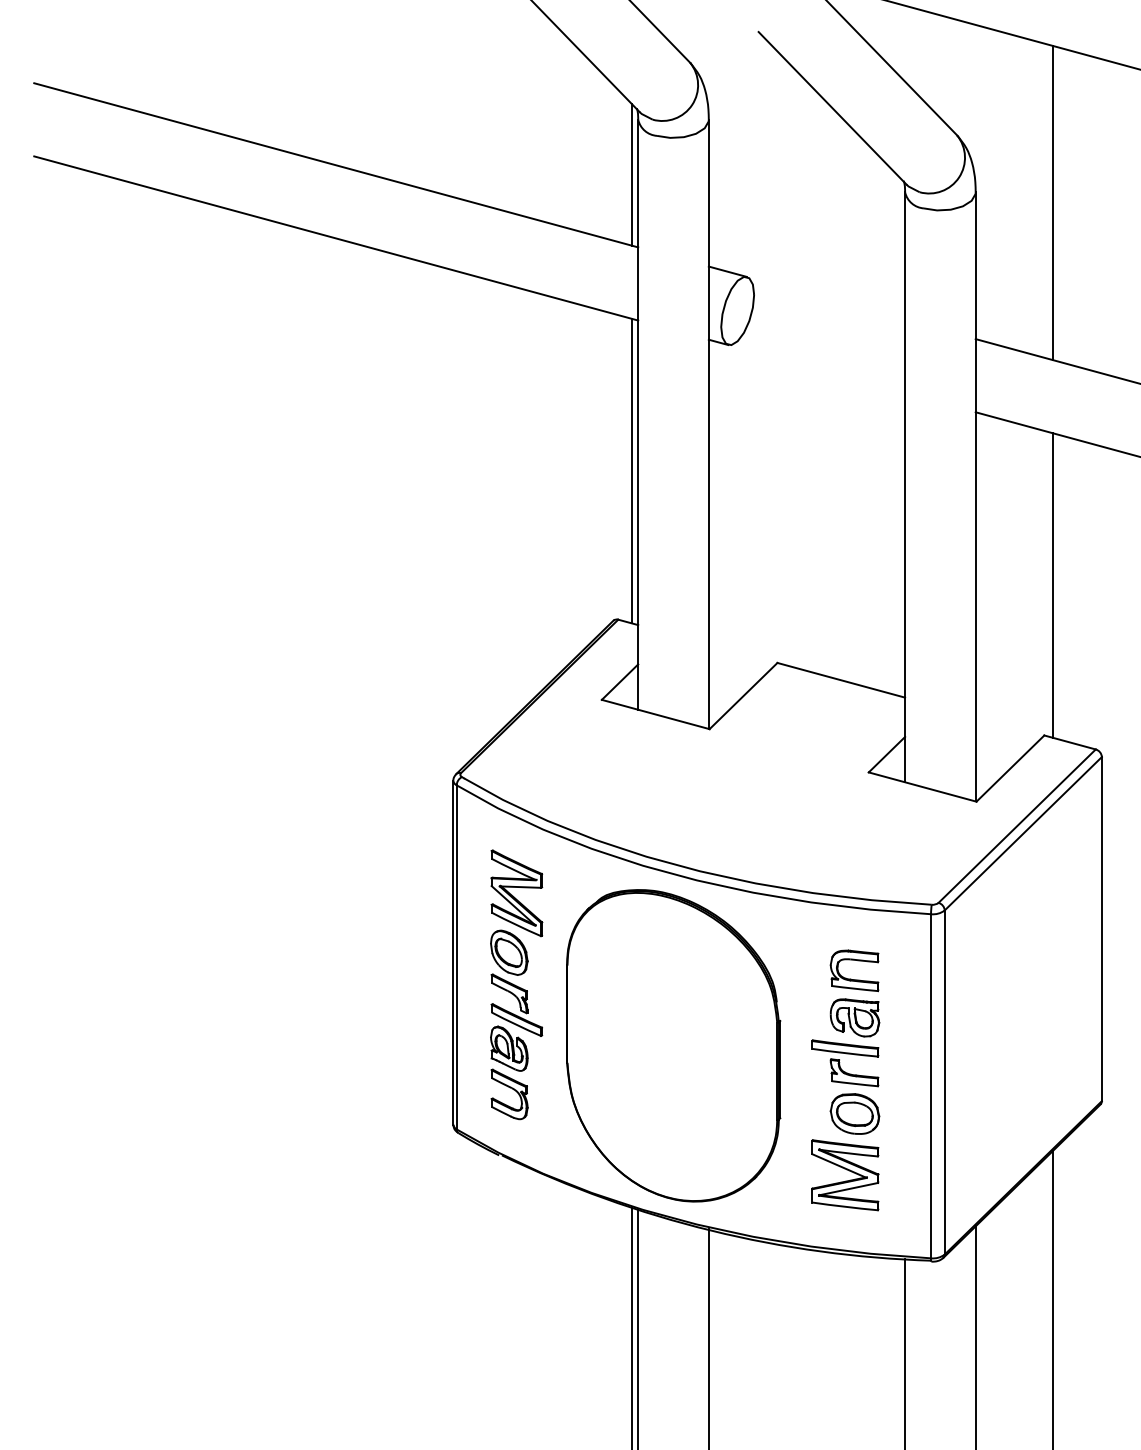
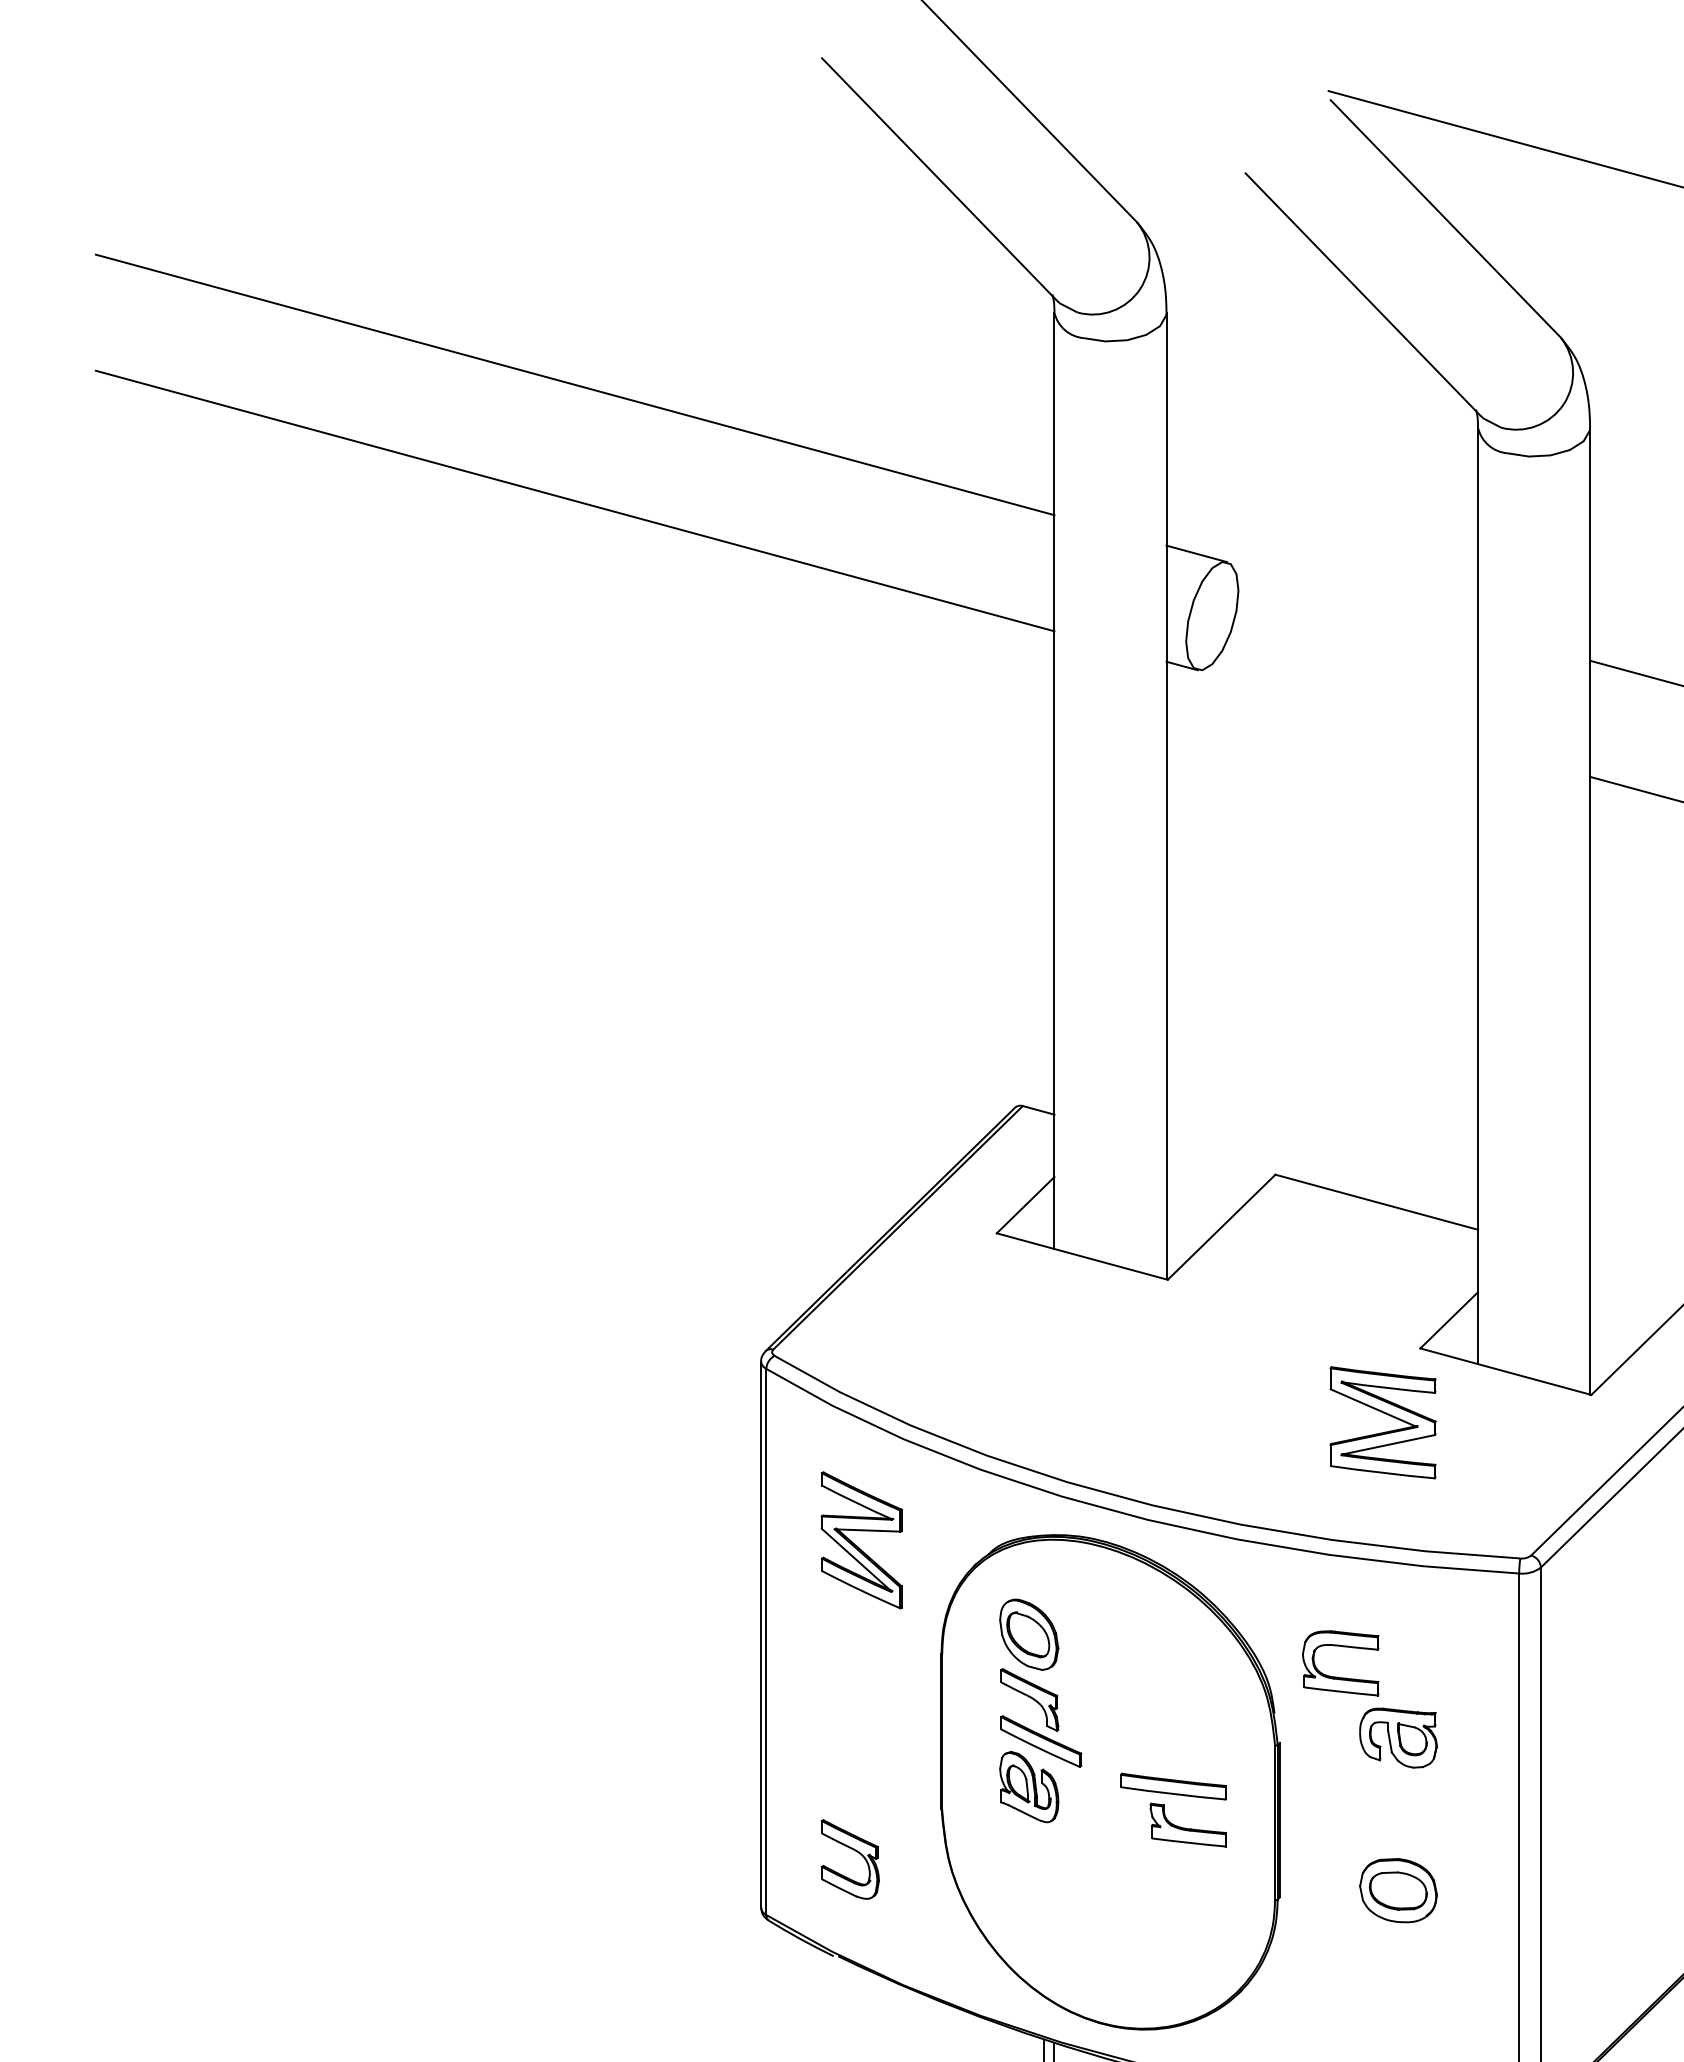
line: (631, 174) -> (1043, 399), removed
line: (631, 470) -> (1043, 869), removed
part: (851, 978) -> (1335, 1675), moved
part: (516, 1000) -> (1040, 1710), moved
part: (845, 1063) -> (1173, 1810), moved
part: (845, 1175) -> (1383, 1423), moved

